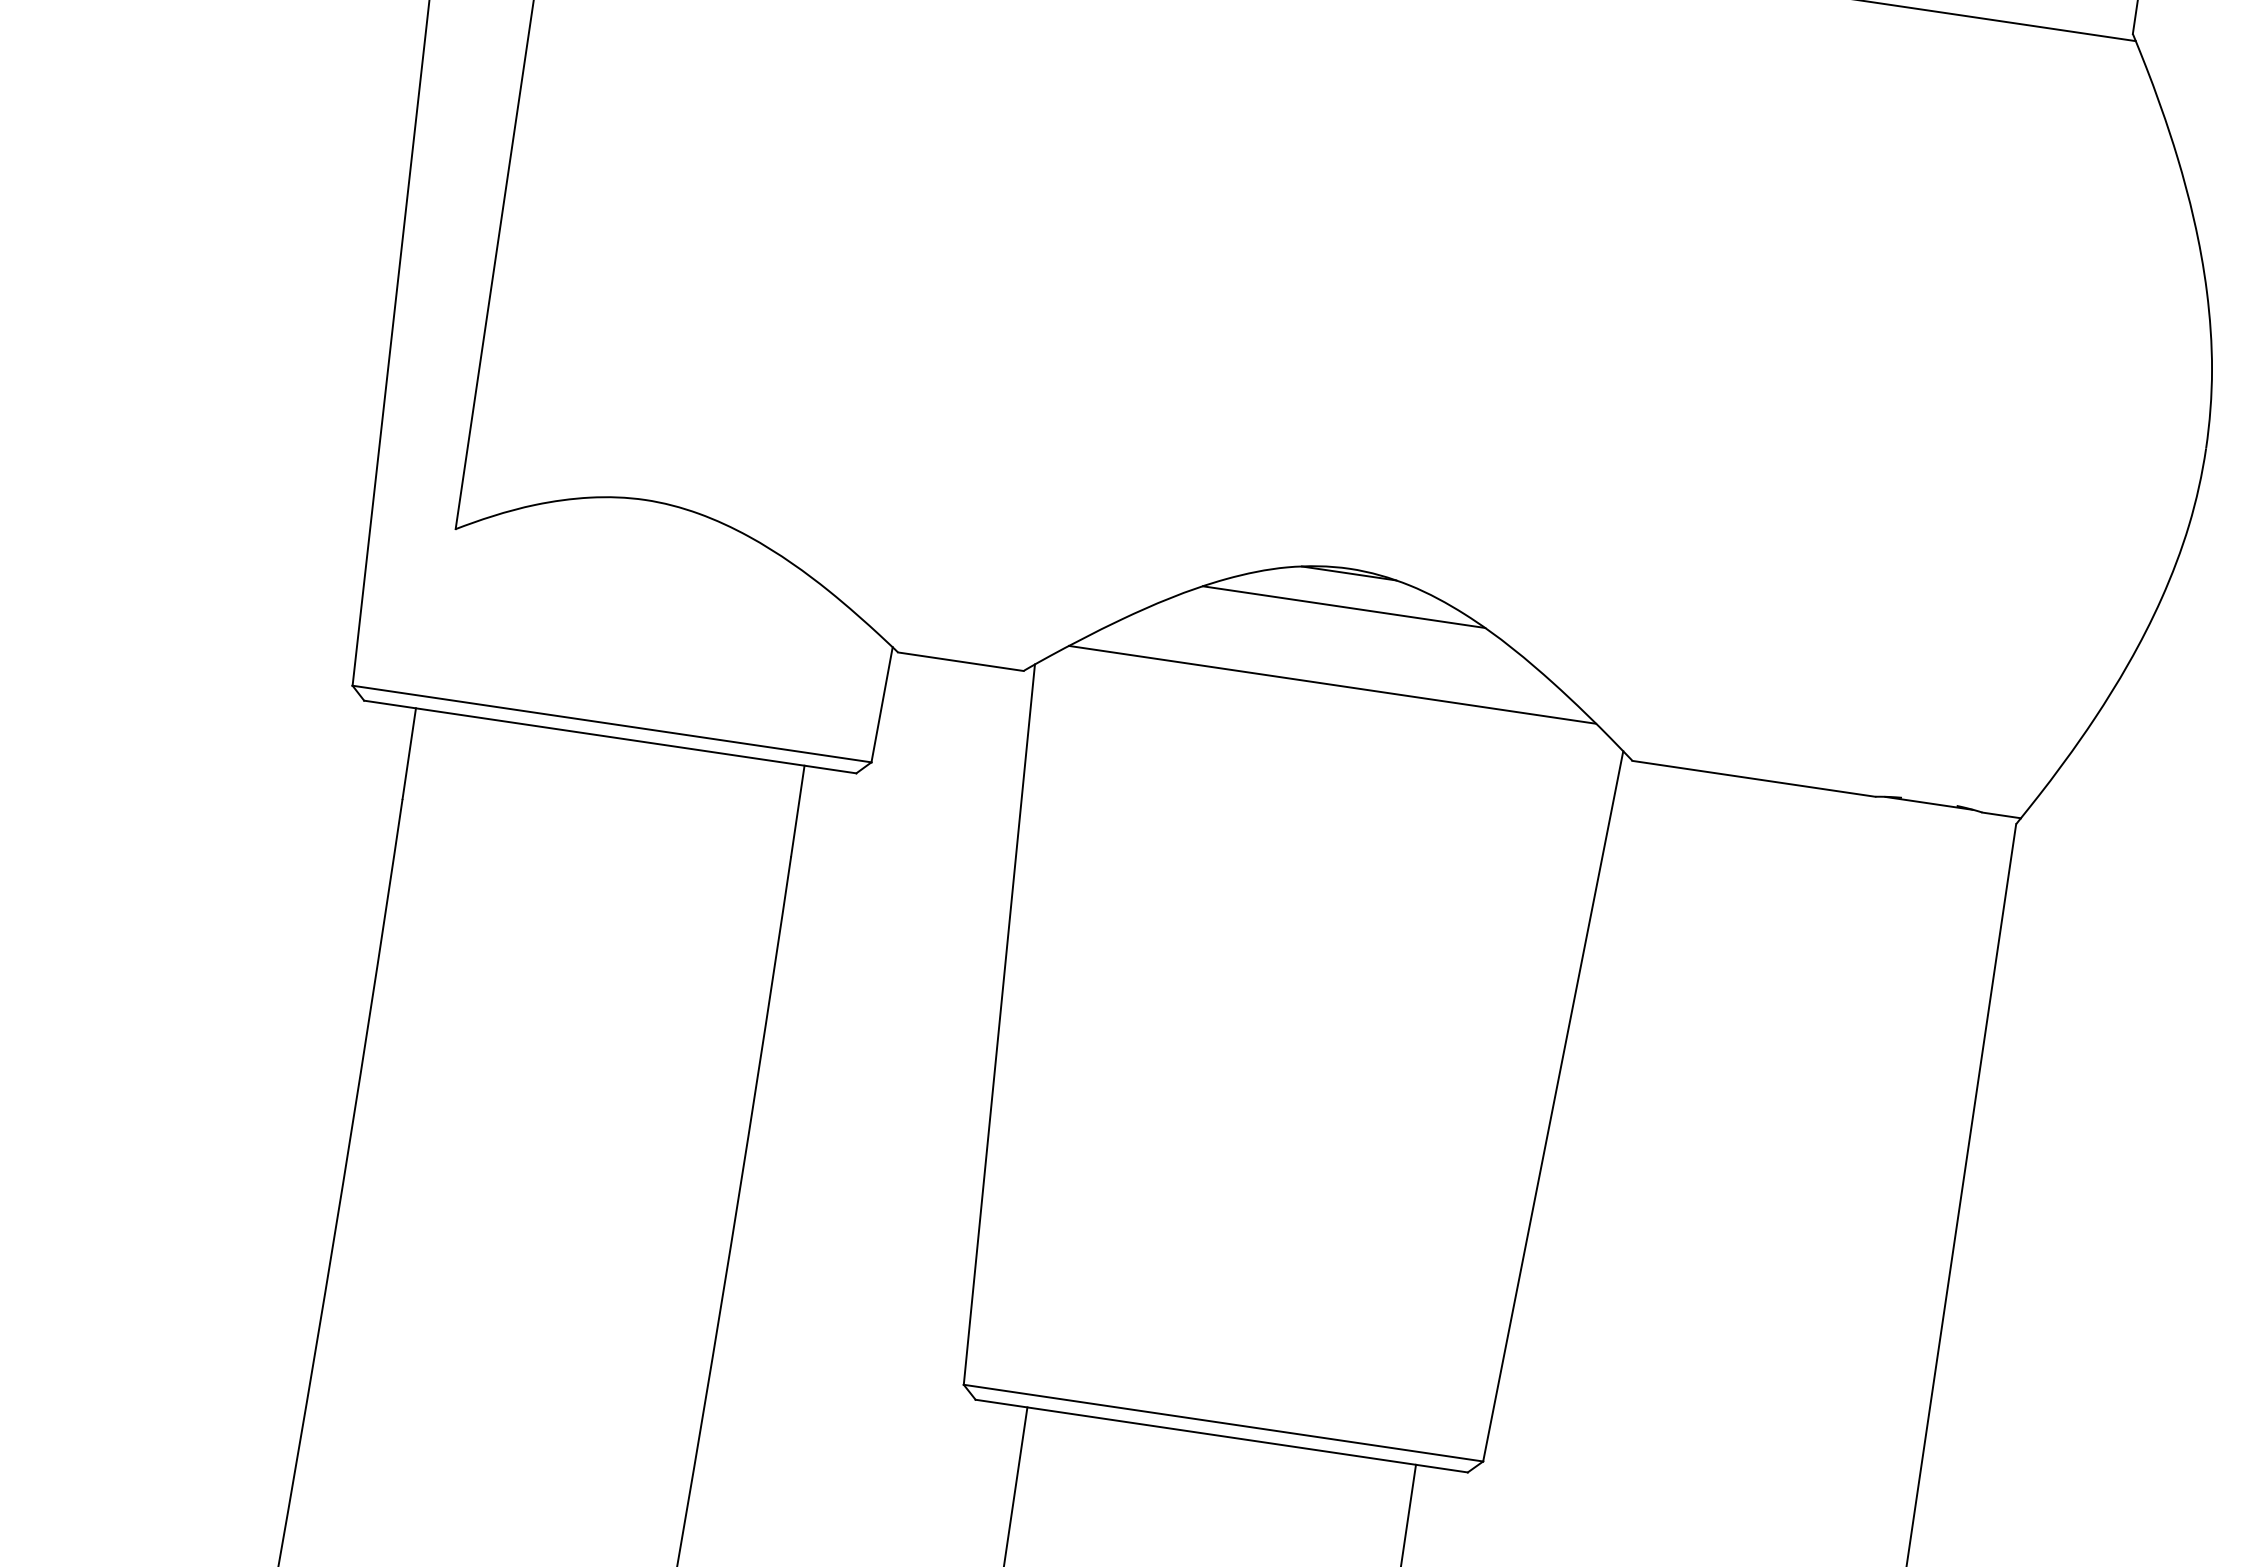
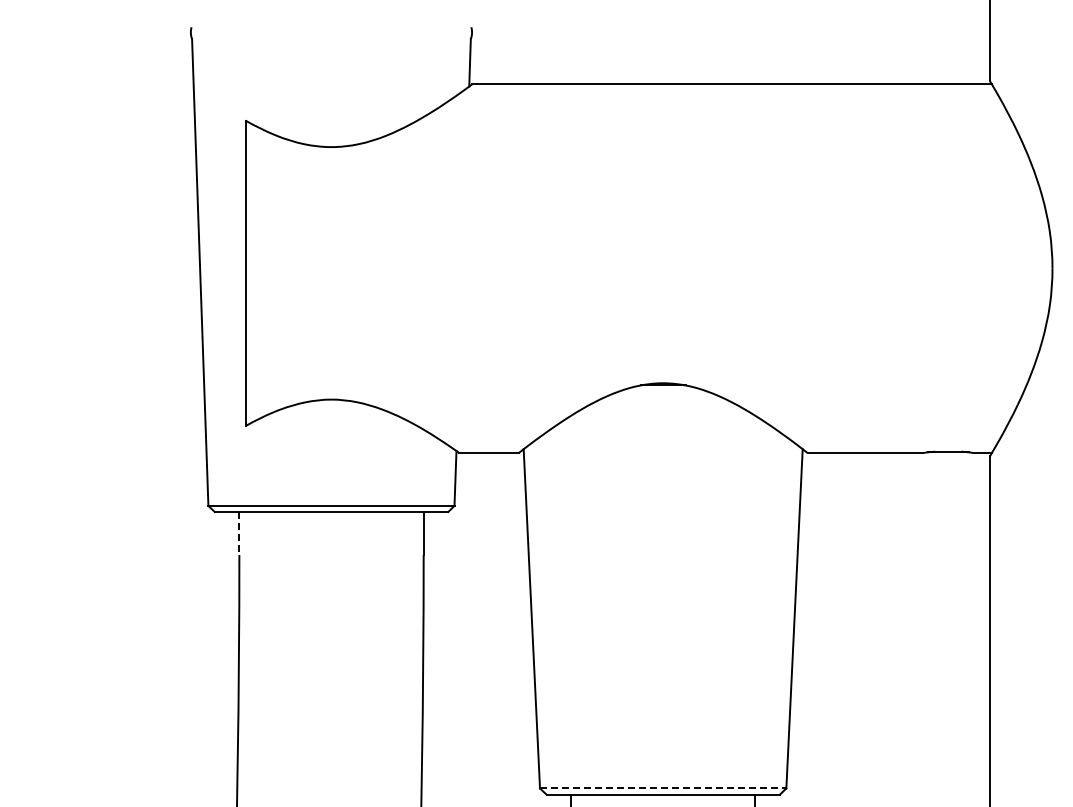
line: (1344, 607) -> (663, 401), removed
line: (1333, 685) -> (663, 438), removed
line: (409, 753) -> (239, 533), solid -> dashed
line: (1224, 1423) -> (663, 788), solid -> dashed

